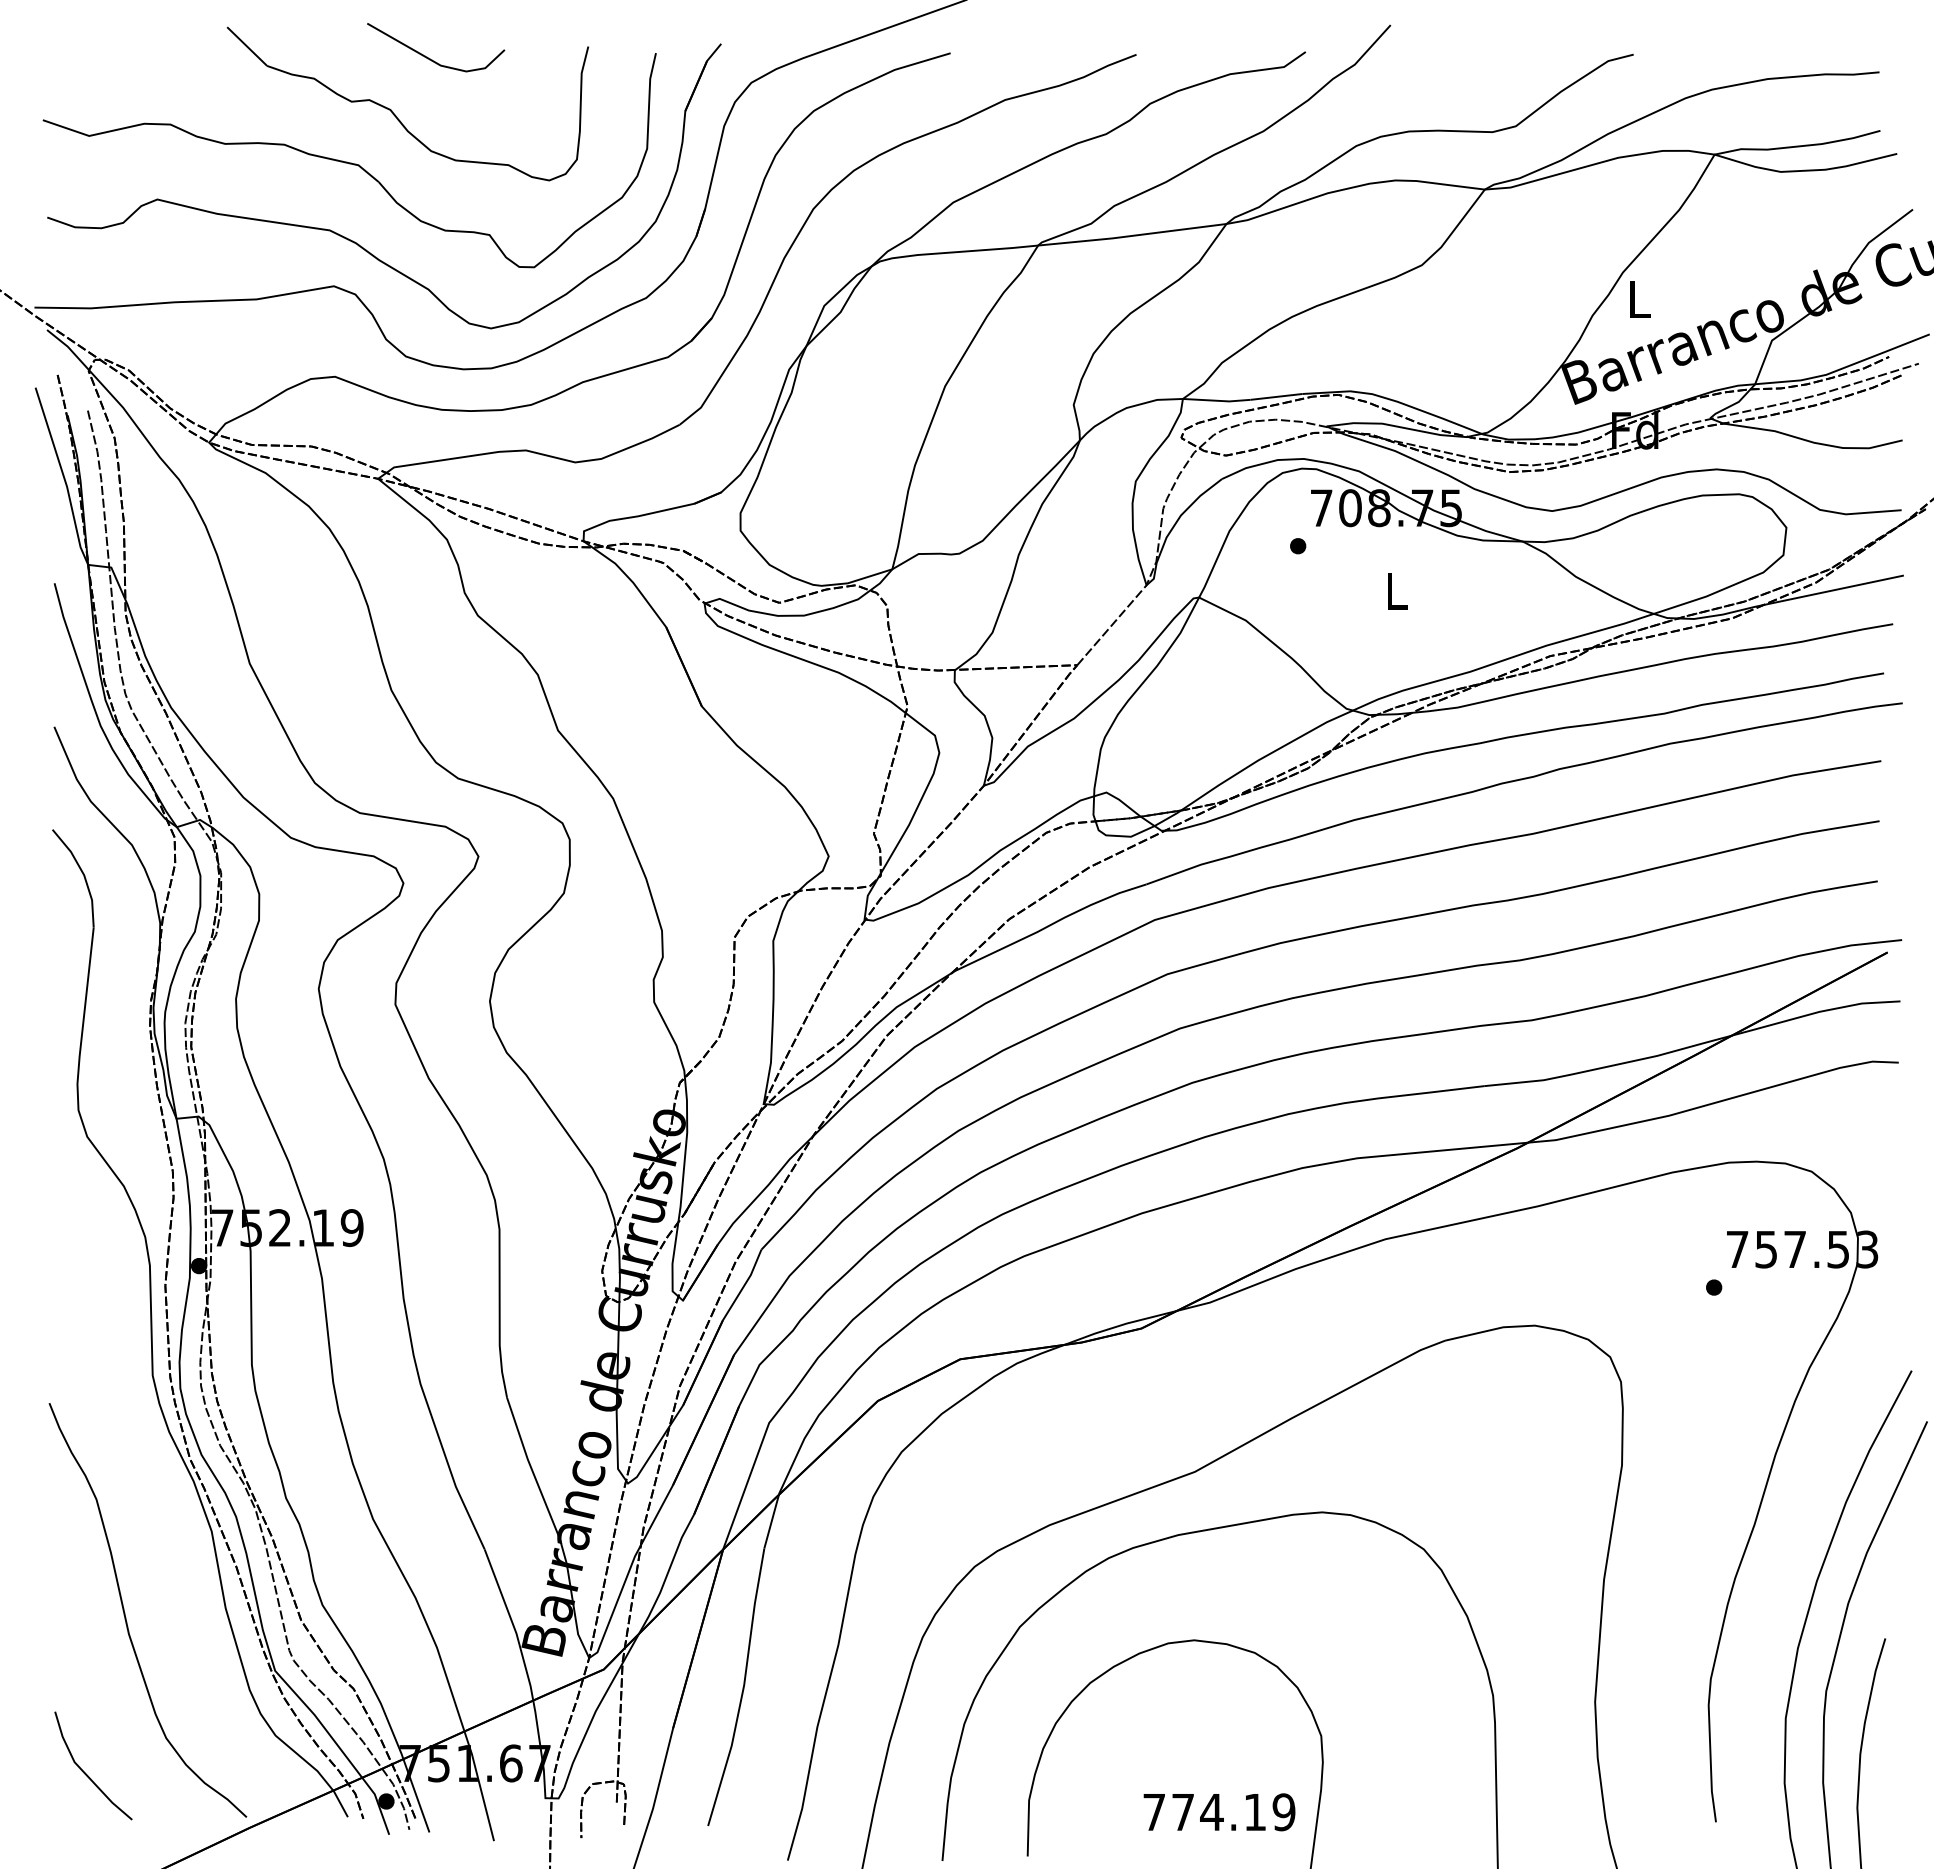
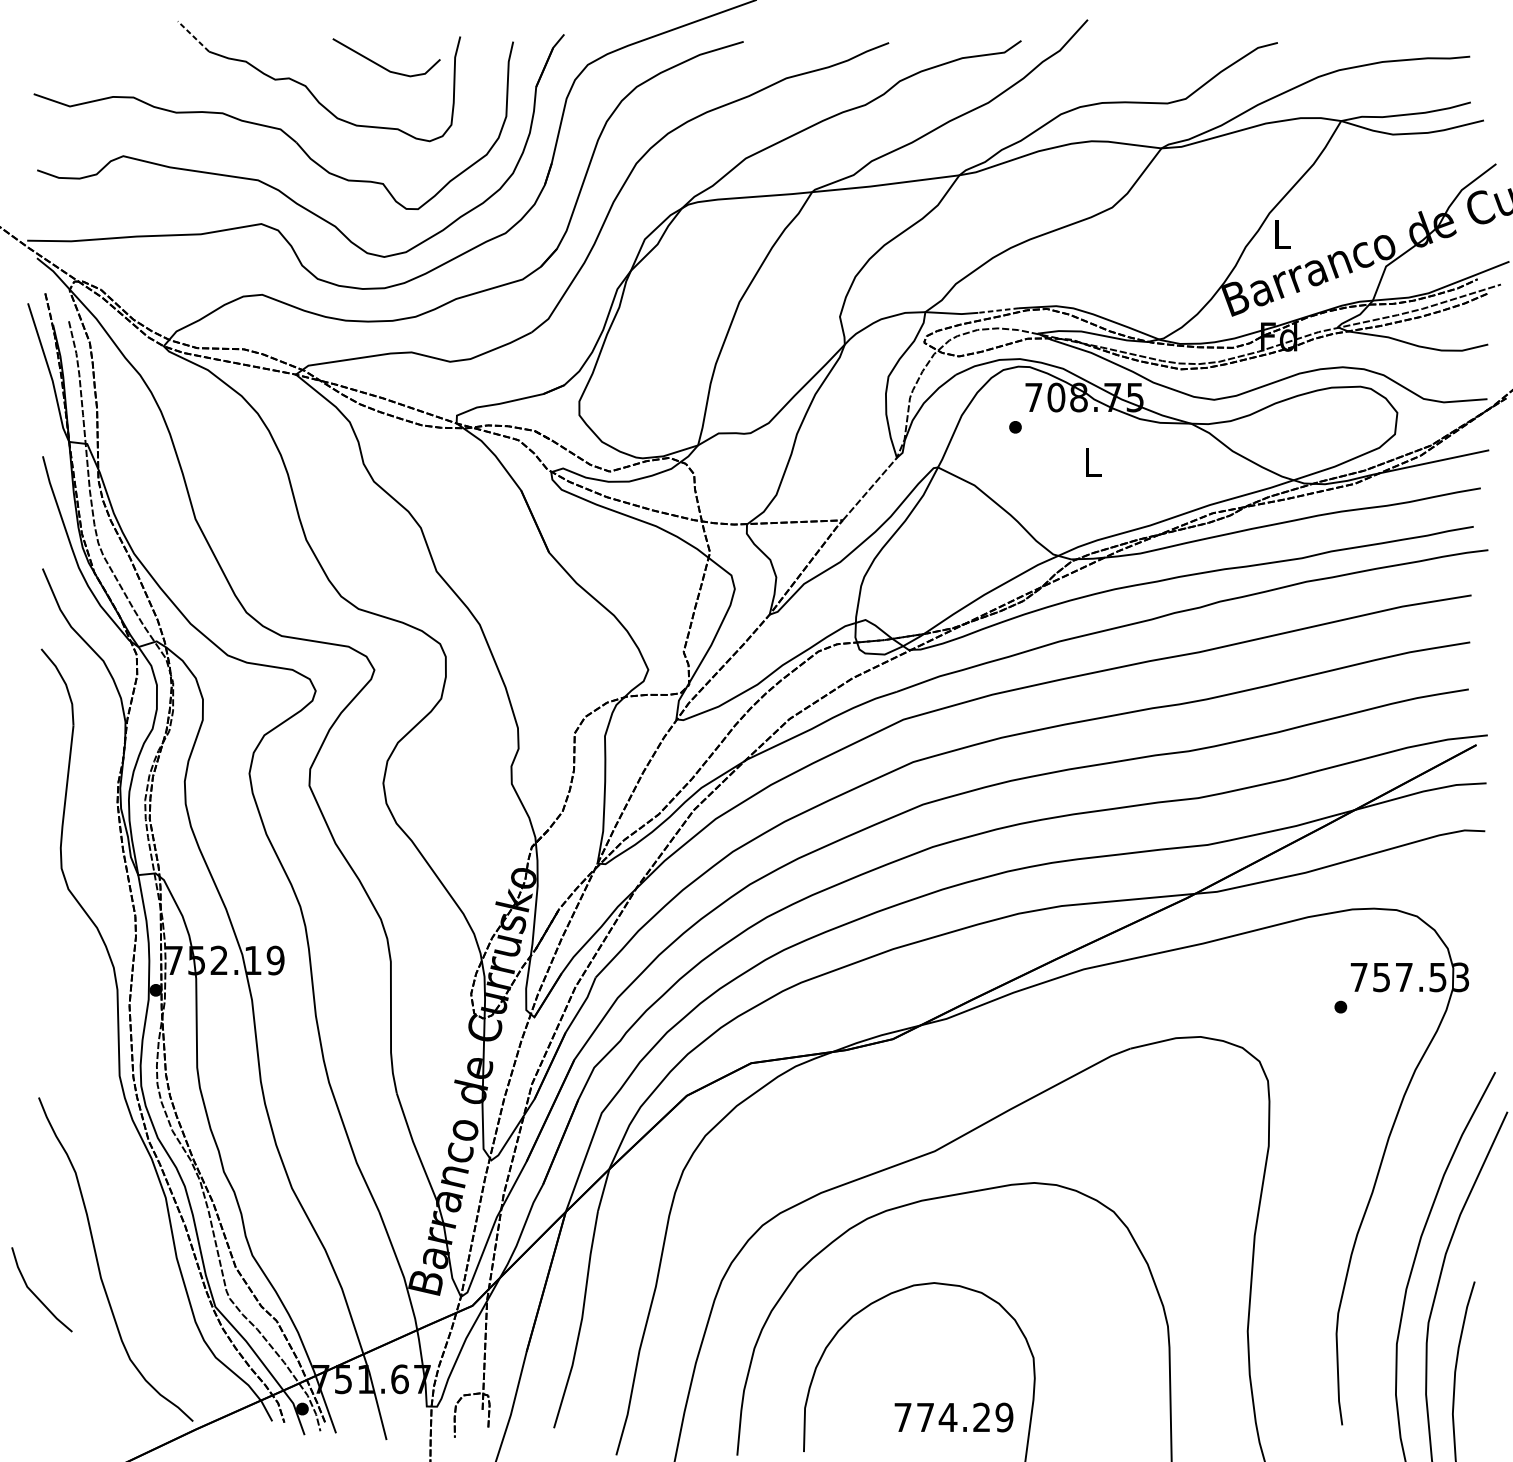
line: (247, 46) -> (193, 36), solid -> dashed
line: (430, 58) -> (382, 66), moved
line: (1276, 396) -> (998, 310), solid -> dashed
line: (85, 1772) -> (35, 1294), moved
text: (1254, 1811) -> (981, 1416), 774.19 -> 774.29

